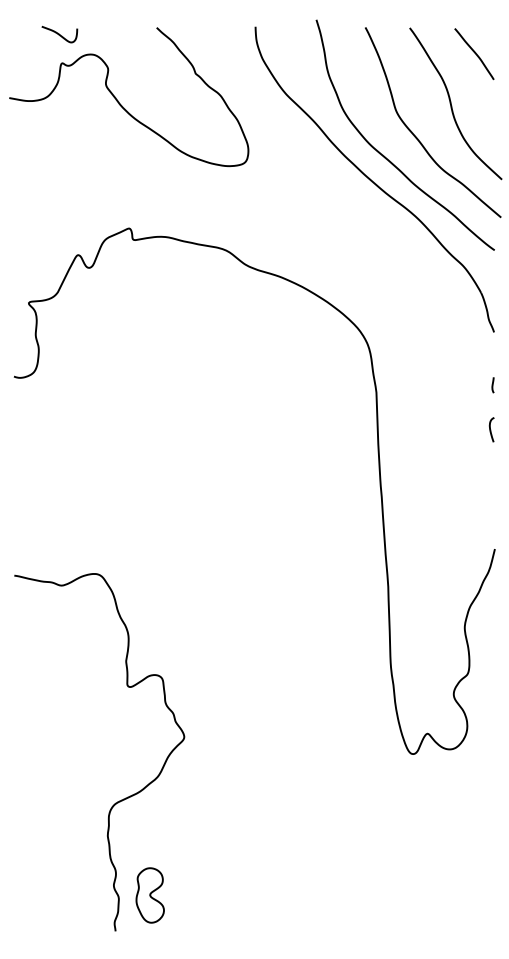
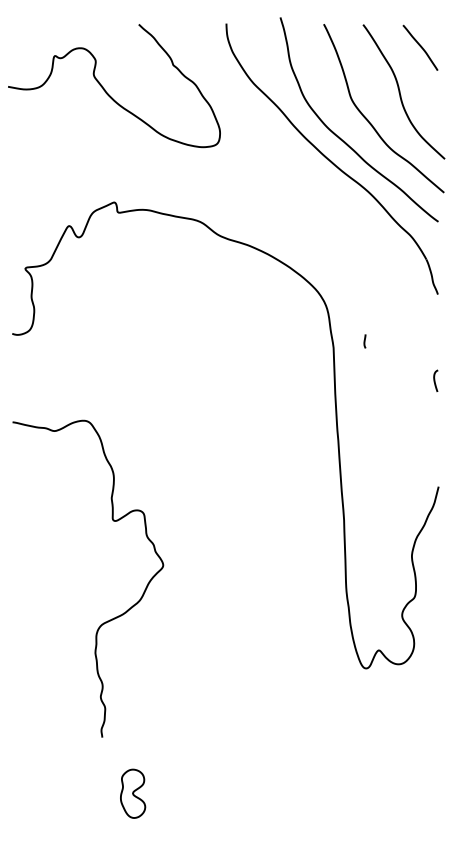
curve: (59, 34) -> (52, 30), removed
curve: (492, 385) -> (364, 341), moved
curve: (123, 798) -> (109, 619), moved

